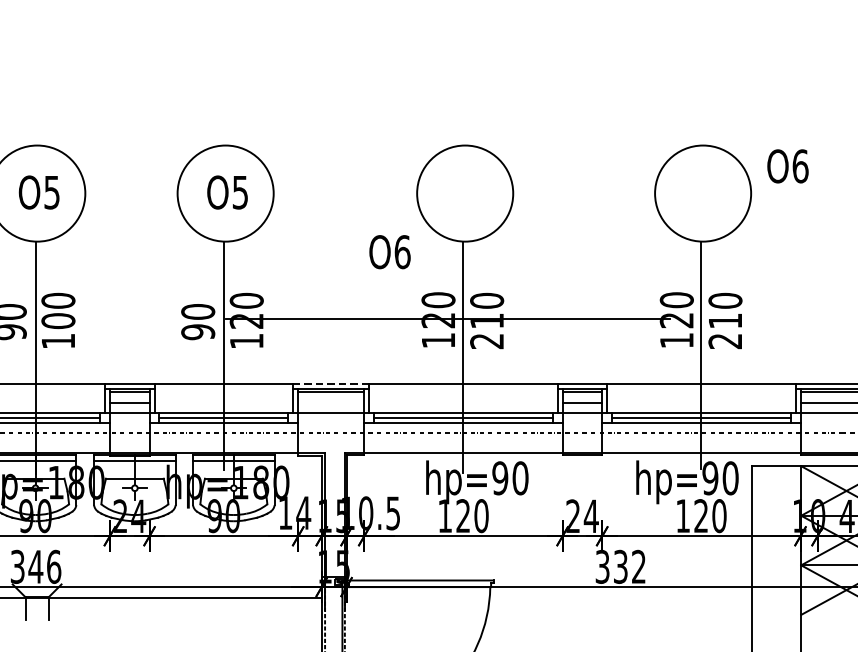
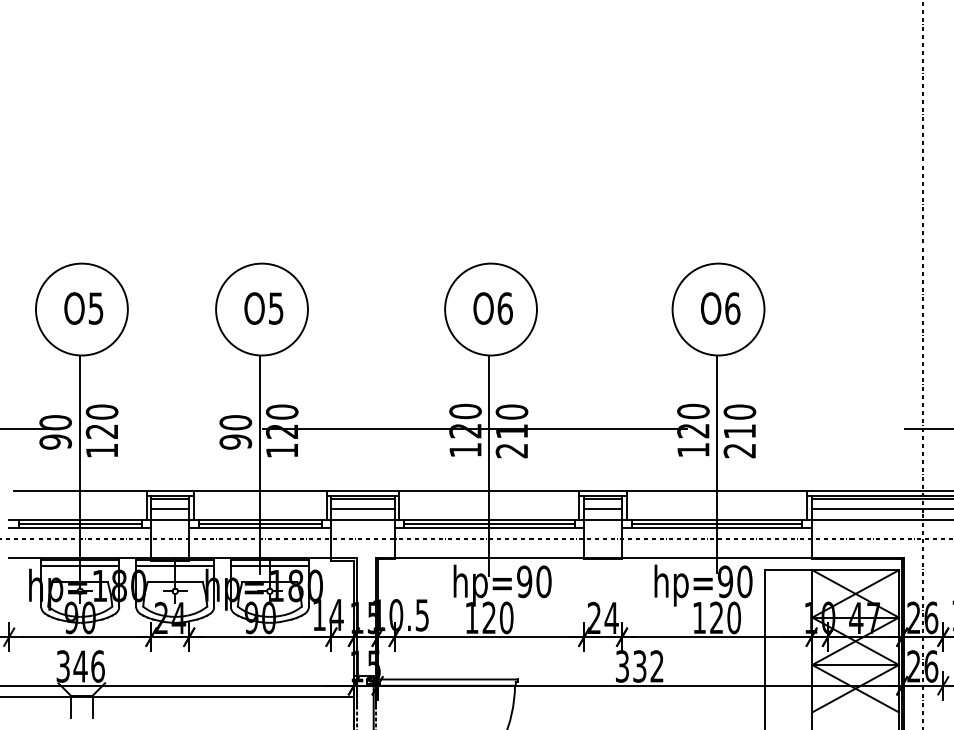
text: (787, 166) -> (720, 308), moved
text: (389, 252) -> (492, 308), moved
text: (57, 321) -> (101, 431), 100 -> 120
line: (330, 383) -> (362, 491), dashed -> solid
line: (330, 402) -> (362, 509), added

